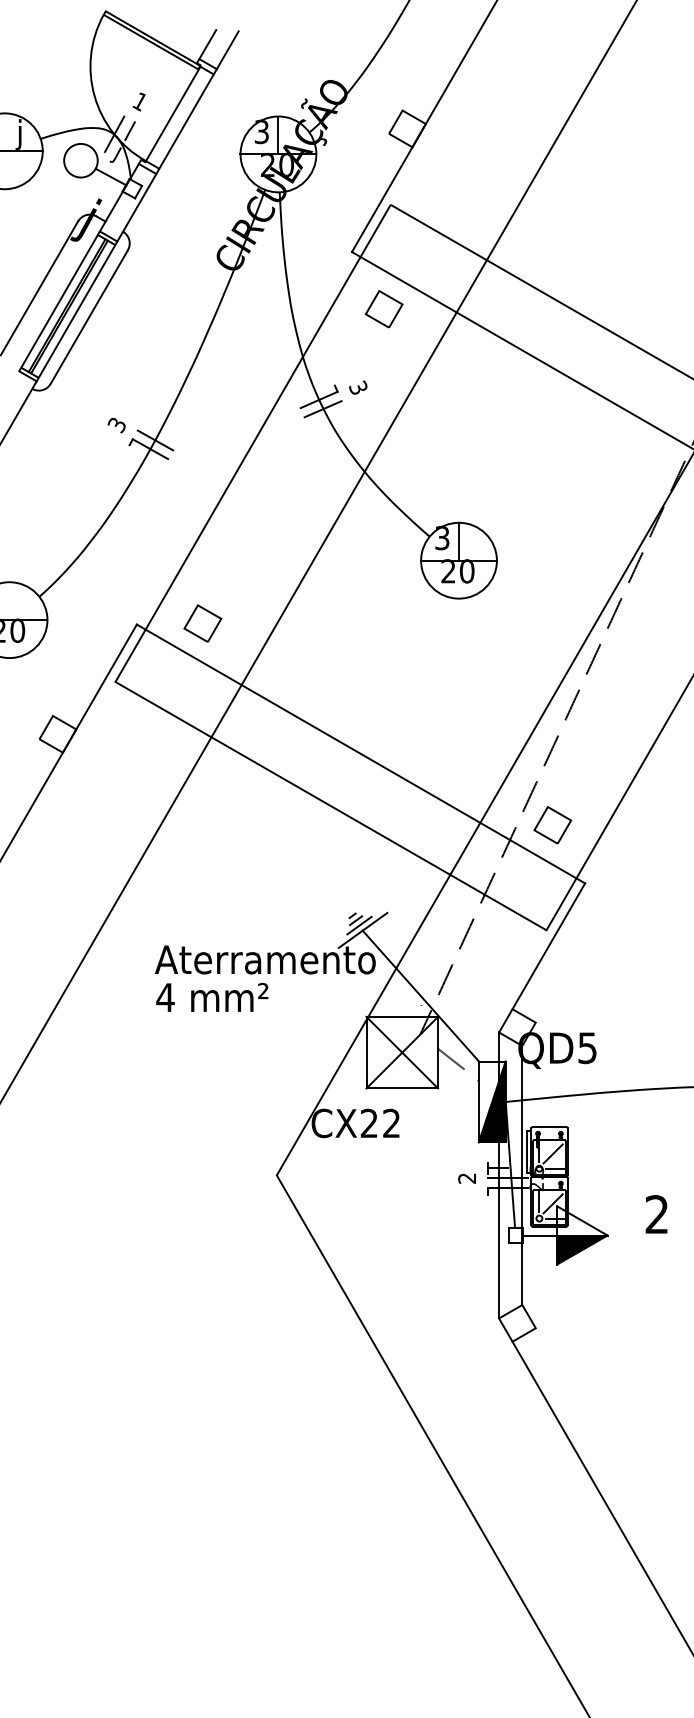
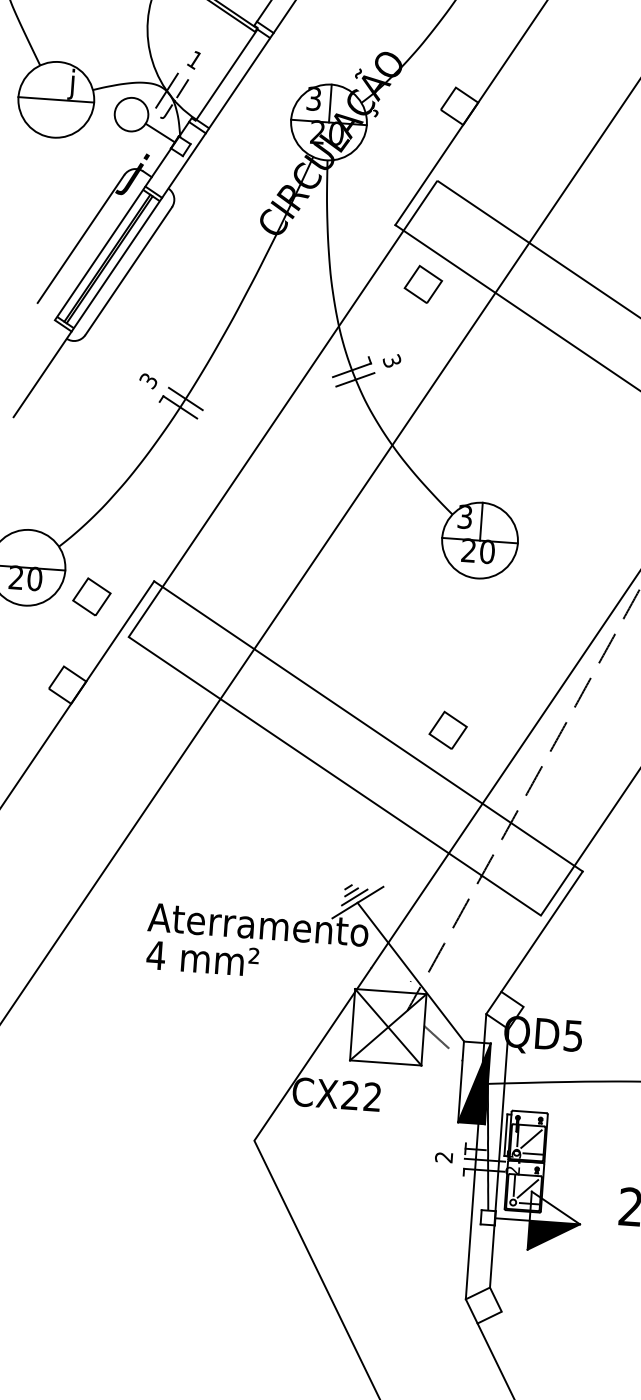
part: (202, 623) -> (91, 596), moved
part: (552, 825) -> (447, 730), moved

